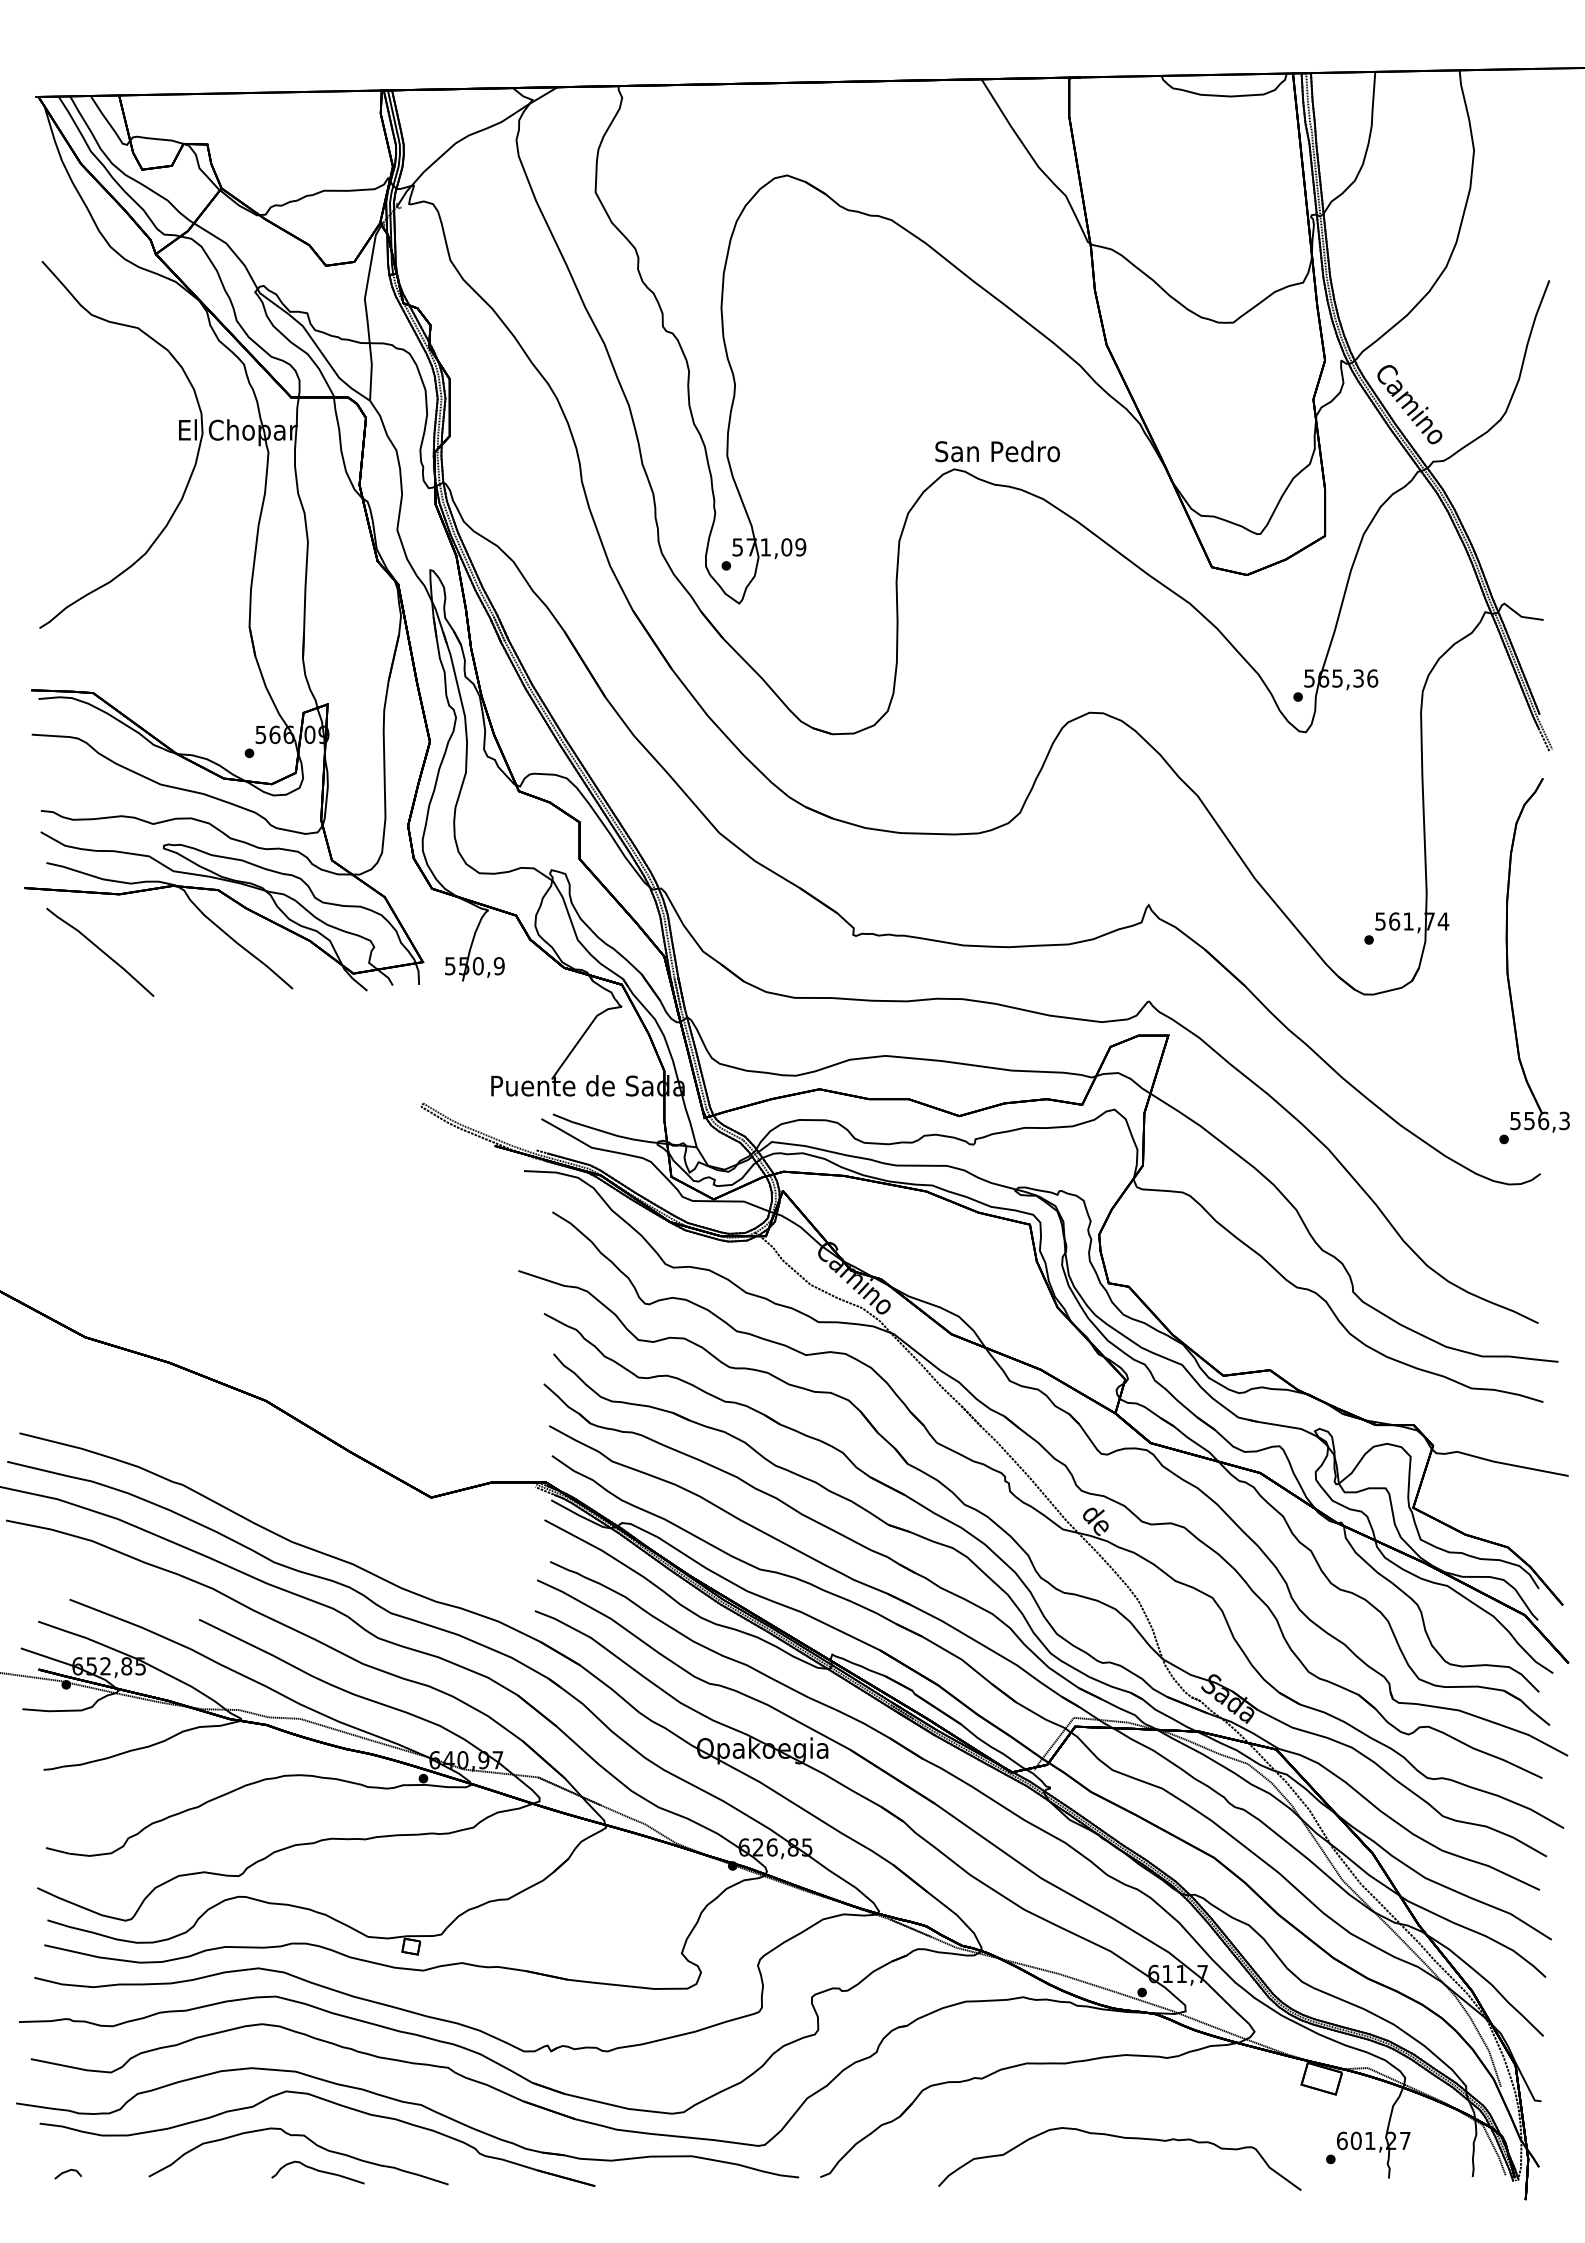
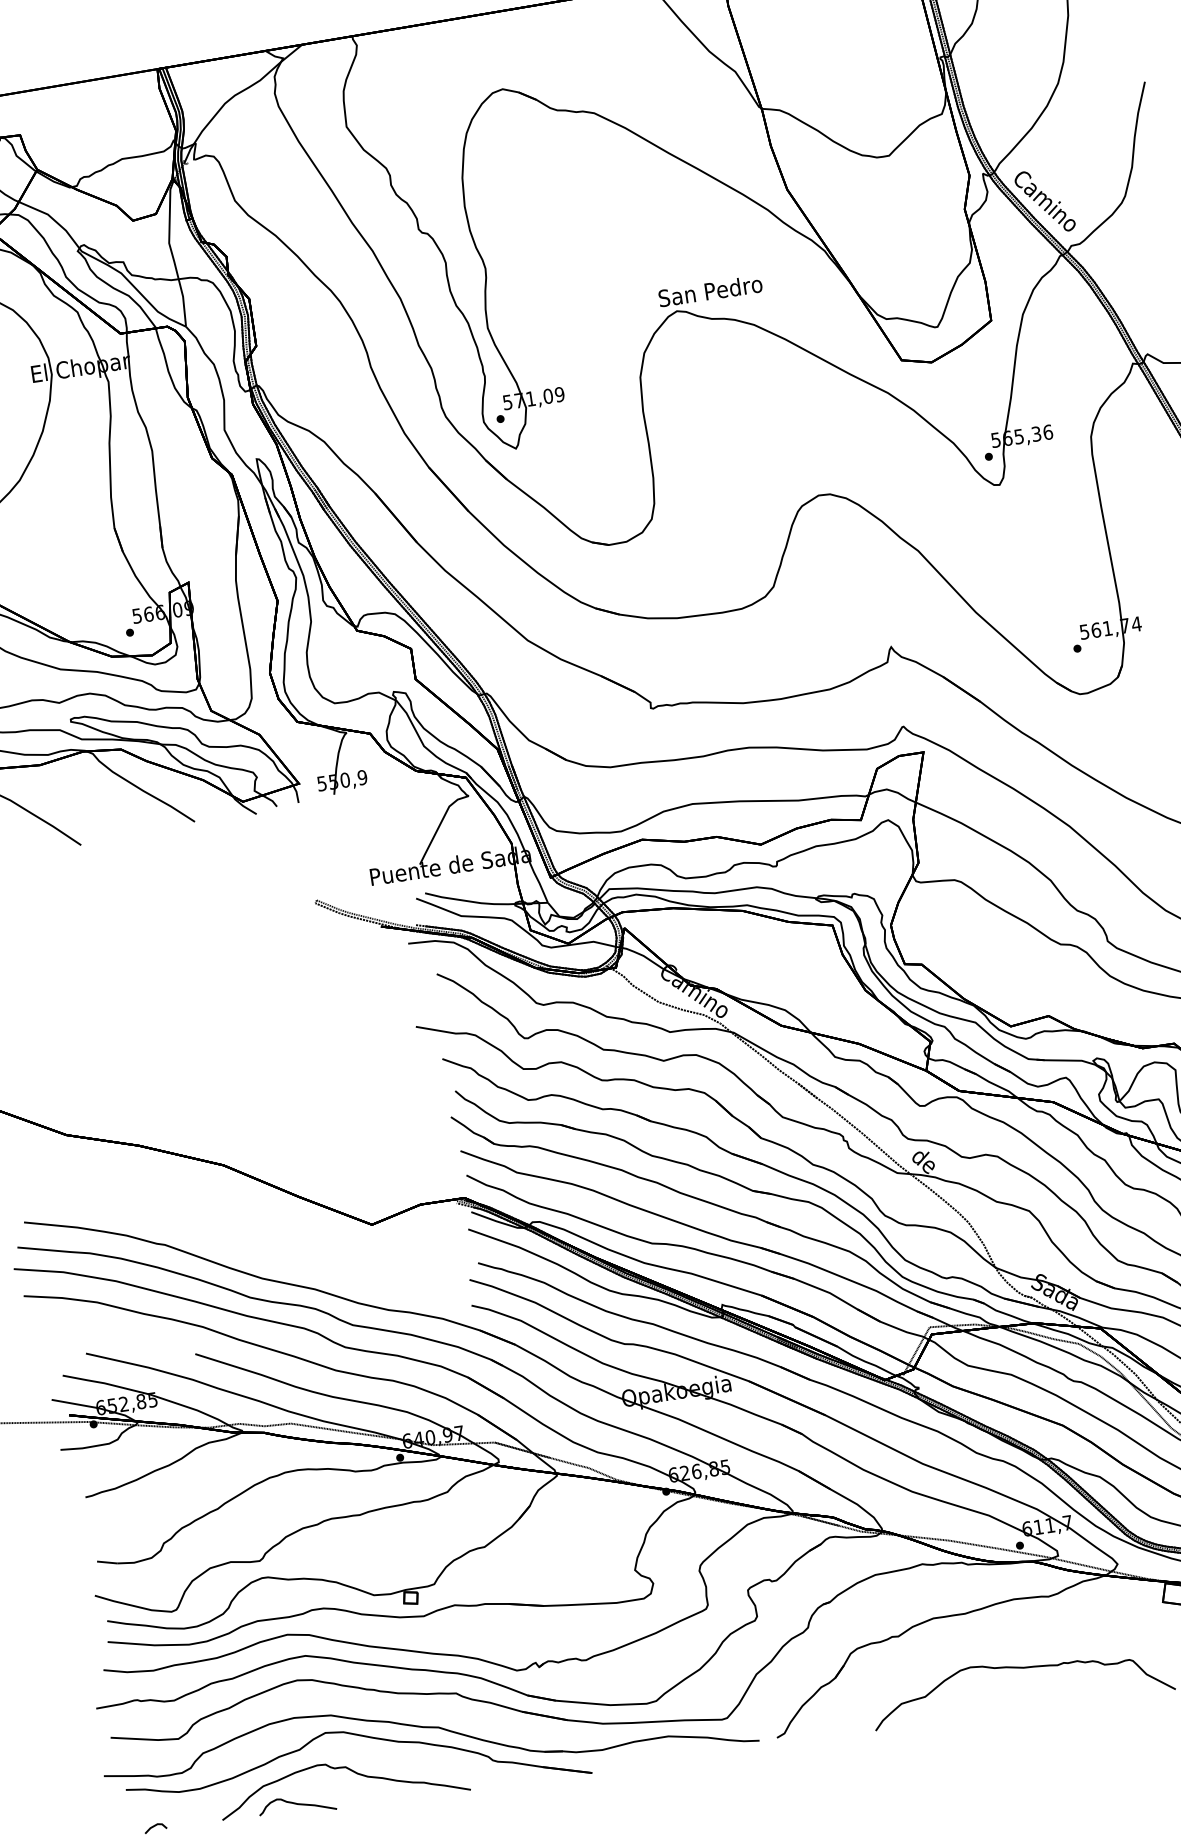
part: (317, 2172) -> (296, 1805), moved

